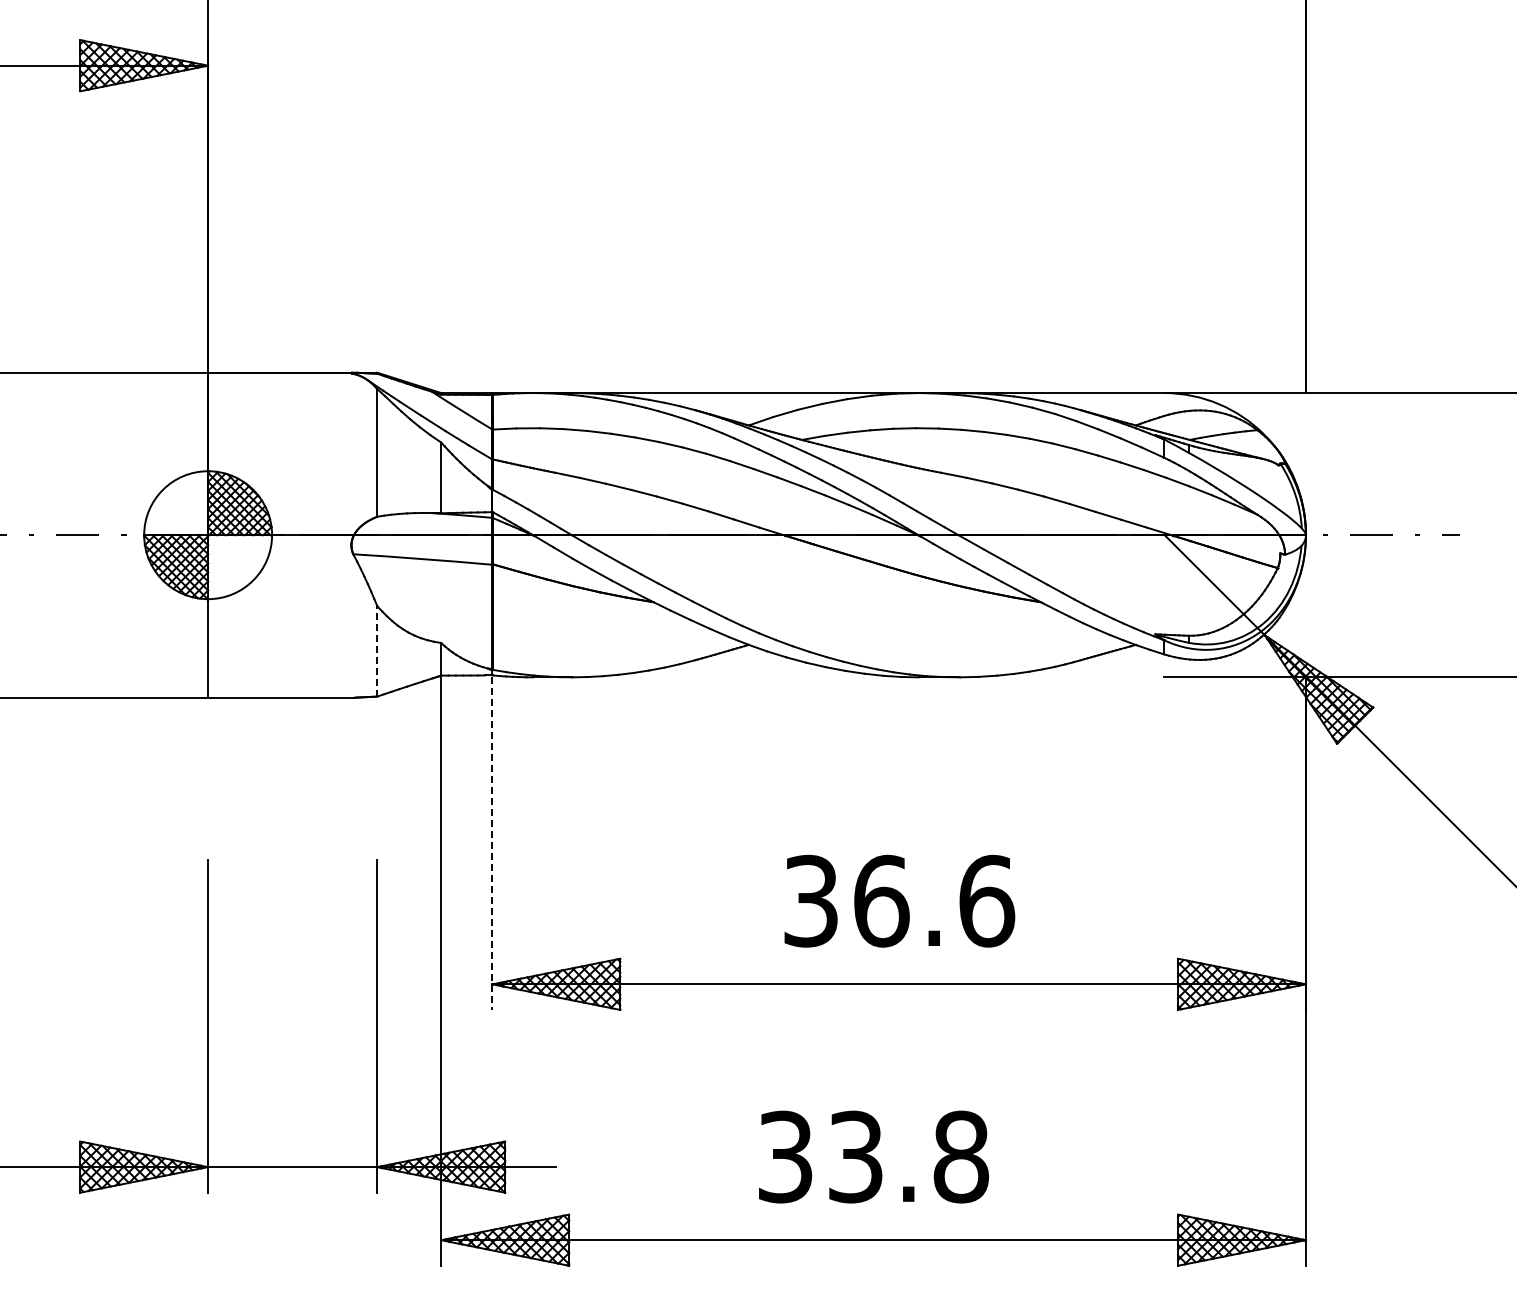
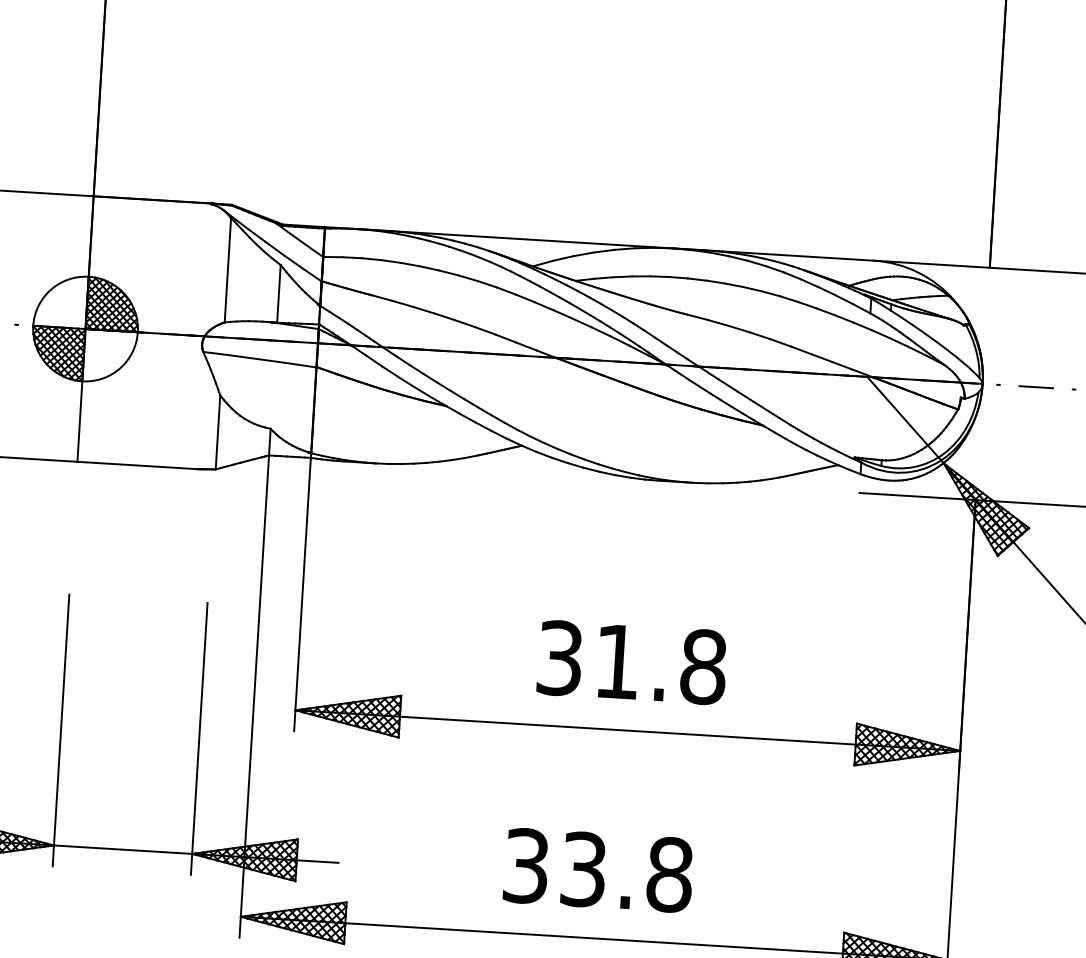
line: (377, 650) -> (218, 431), dashed -> solid
line: (492, 844) -> (302, 596), dashed -> solid
text: (934, 900) -> (660, 663), 36.6 -> 31.8

